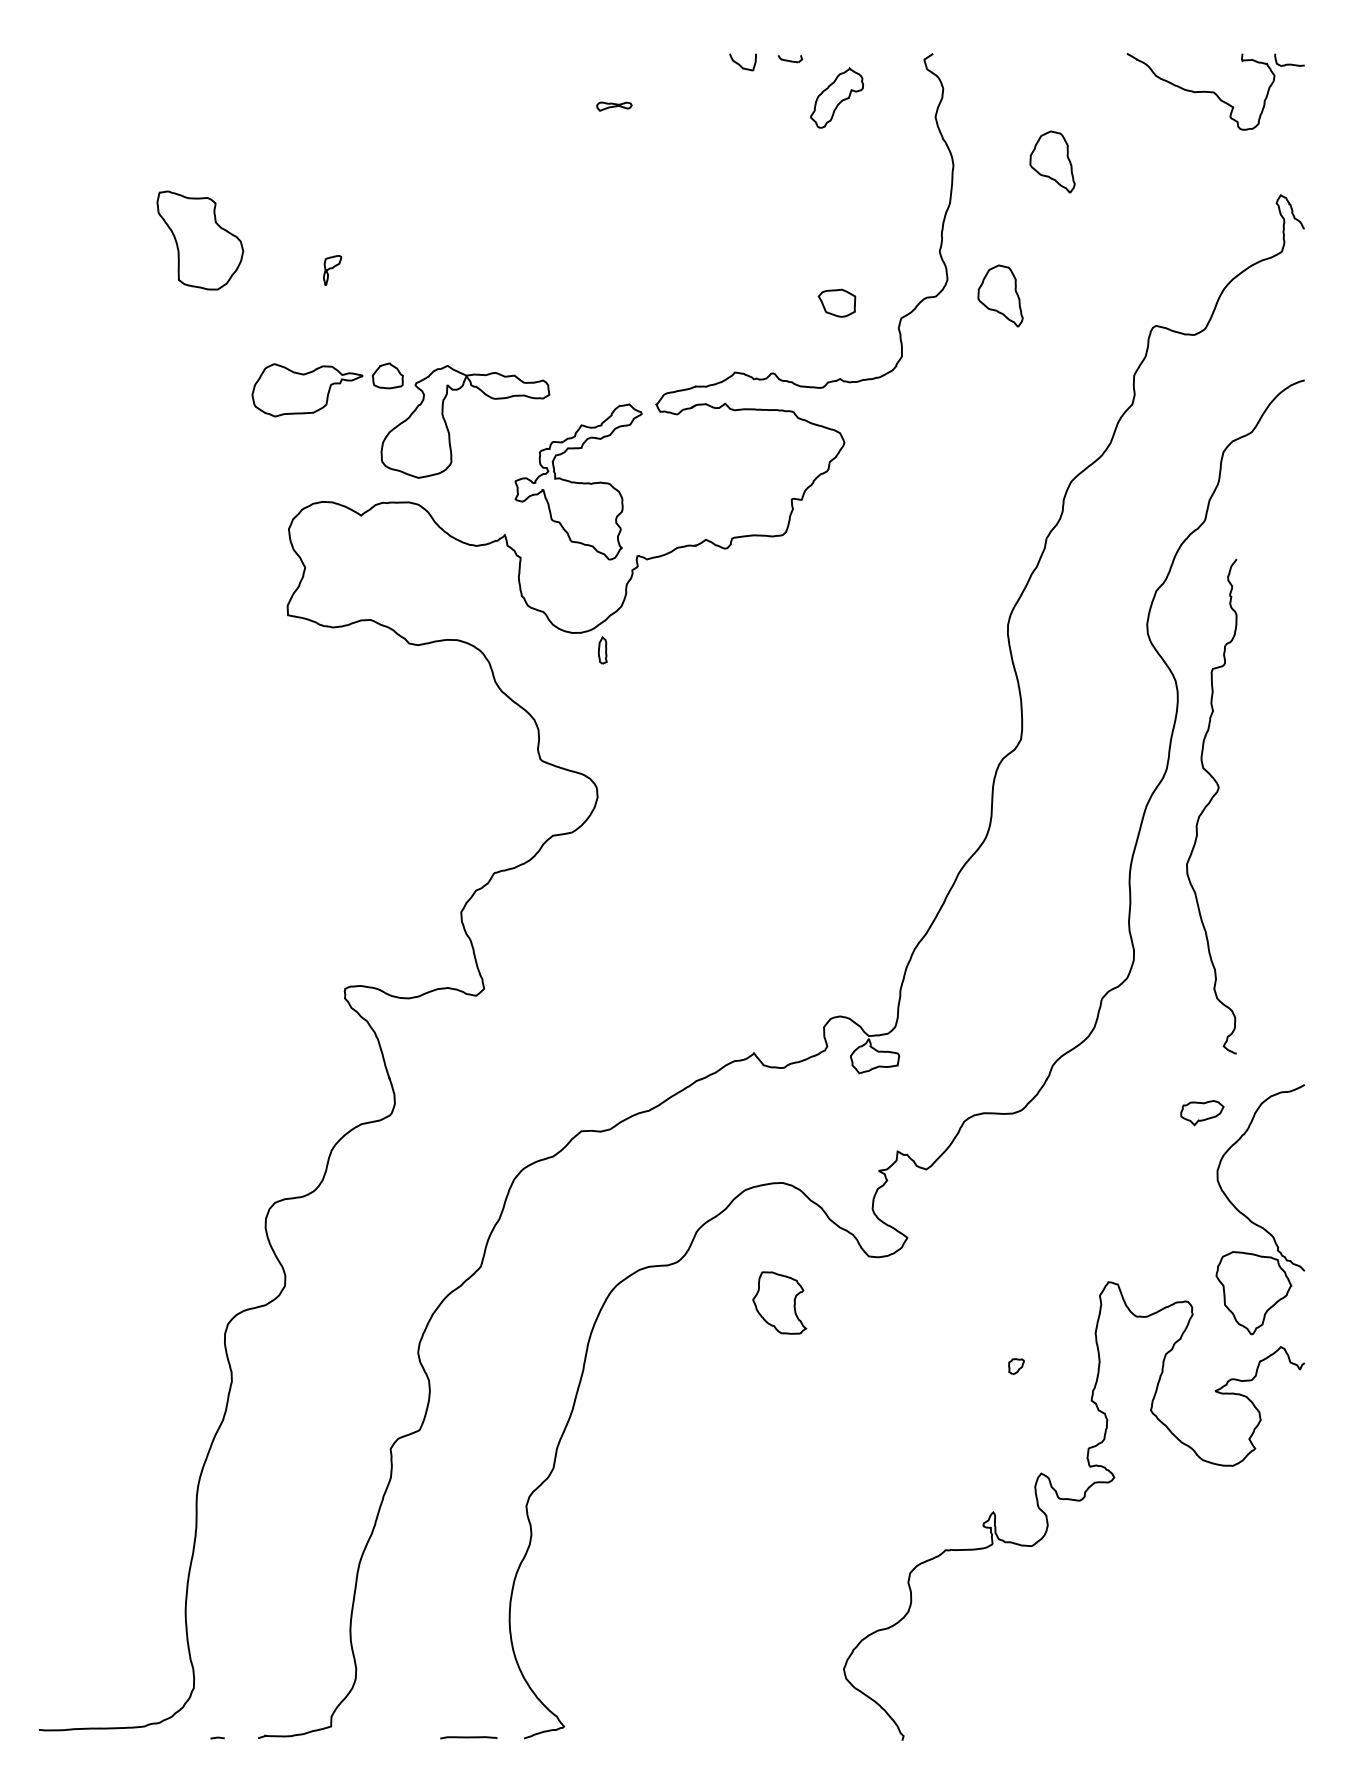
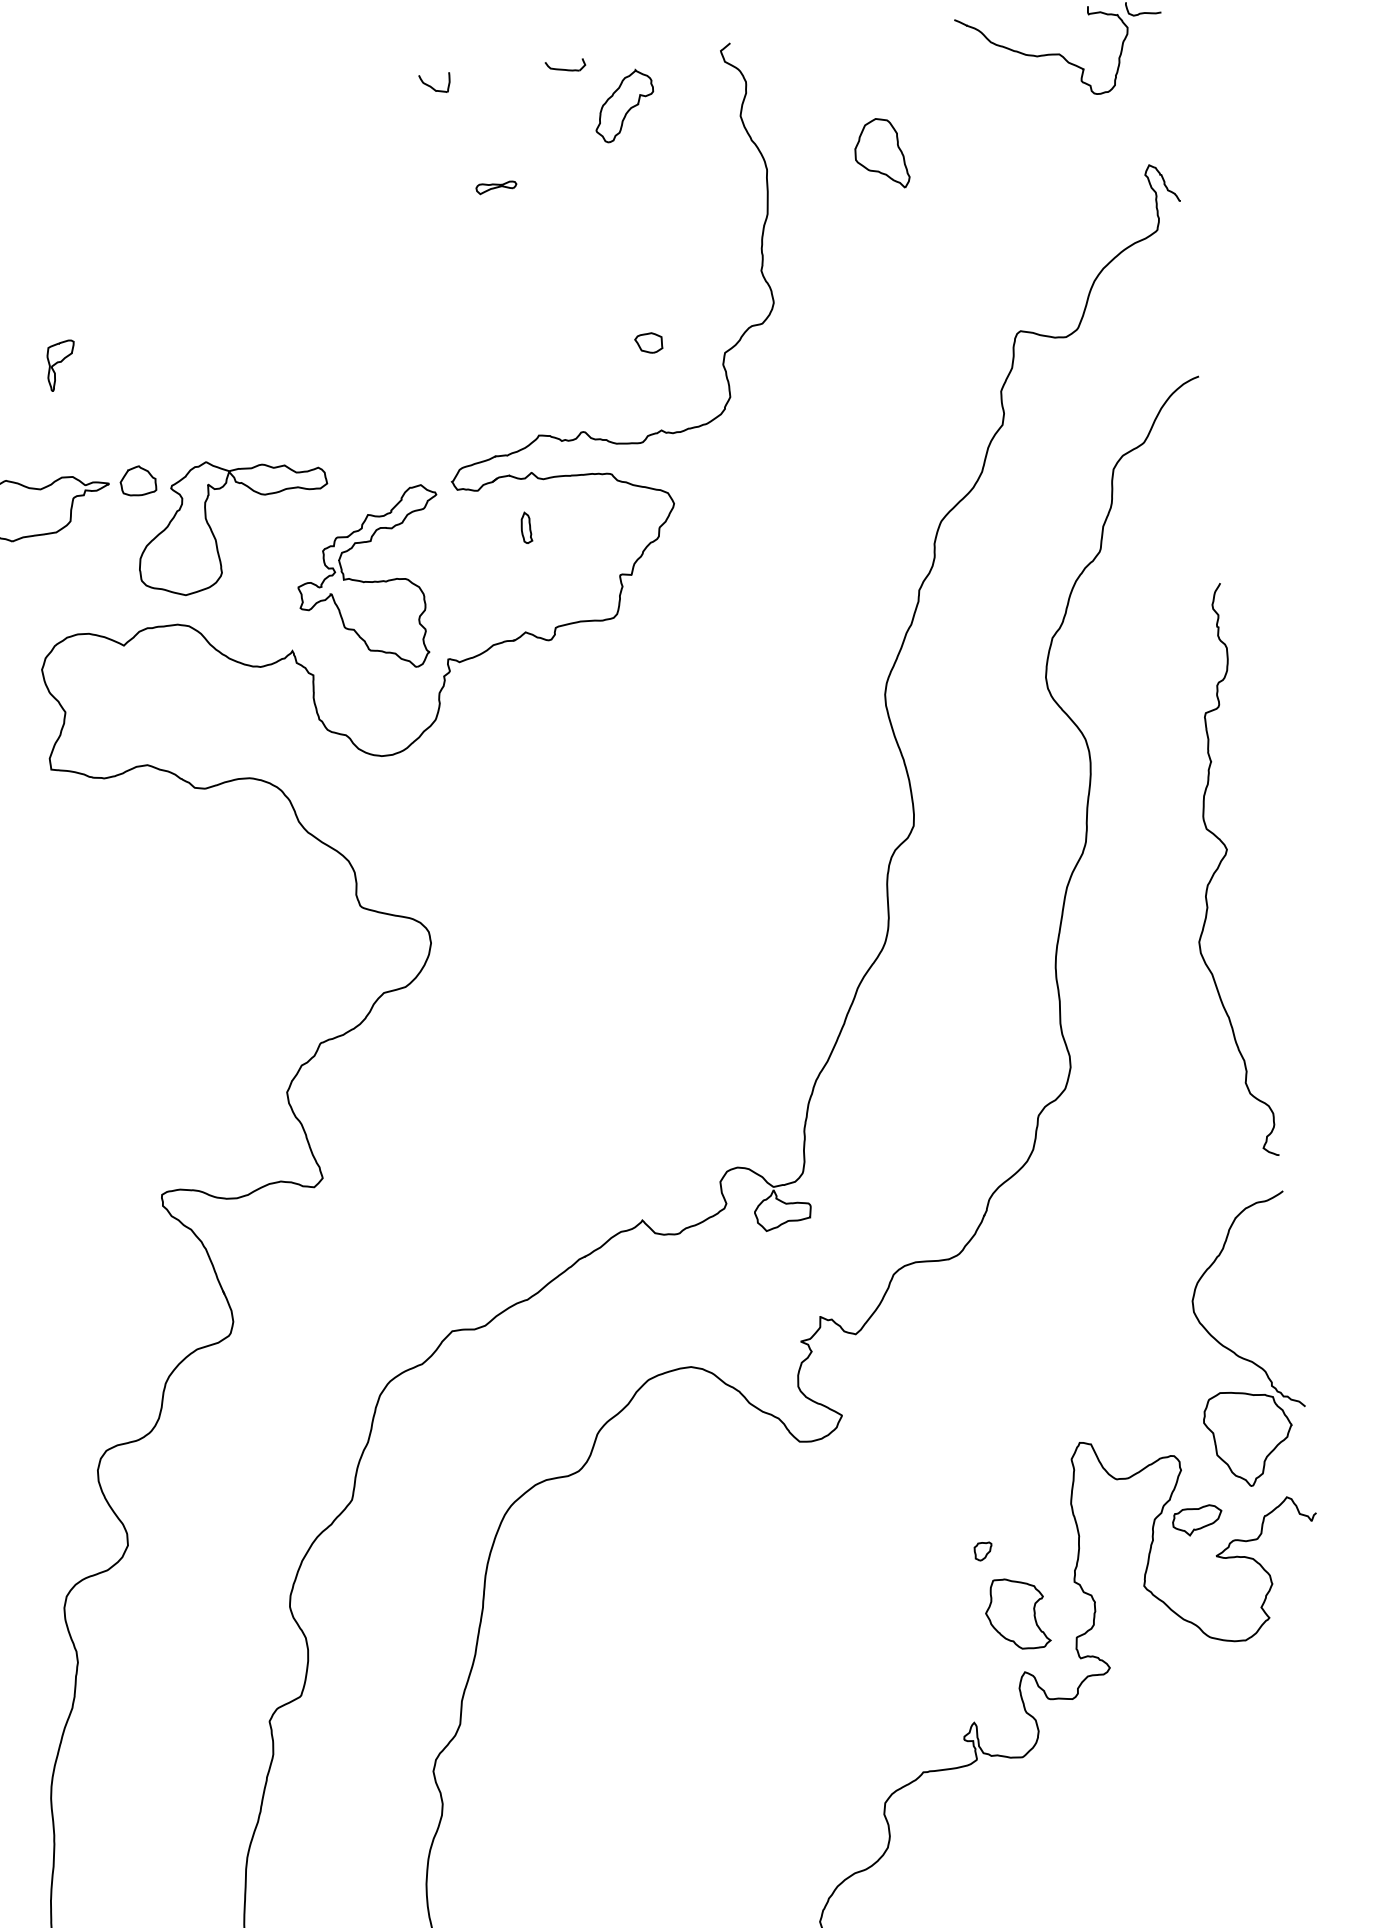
part: (790, 58) -> (565, 65), size x1.43
part: (742, 62) -> (434, 83), moved
part: (614, 106) -> (496, 187), moved
part: (332, 270) -> (61, 365), size x1.43
part: (1000, 295) -> (837, 314), removed
part: (836, 303) -> (648, 343), size x0.62
part: (602, 650) -> (525, 528), moved
curve: (1209, 804) -> (1218, 870), moved
part: (1202, 1113) -> (1197, 1521), moved
part: (779, 1302) -> (1016, 1613), moved

